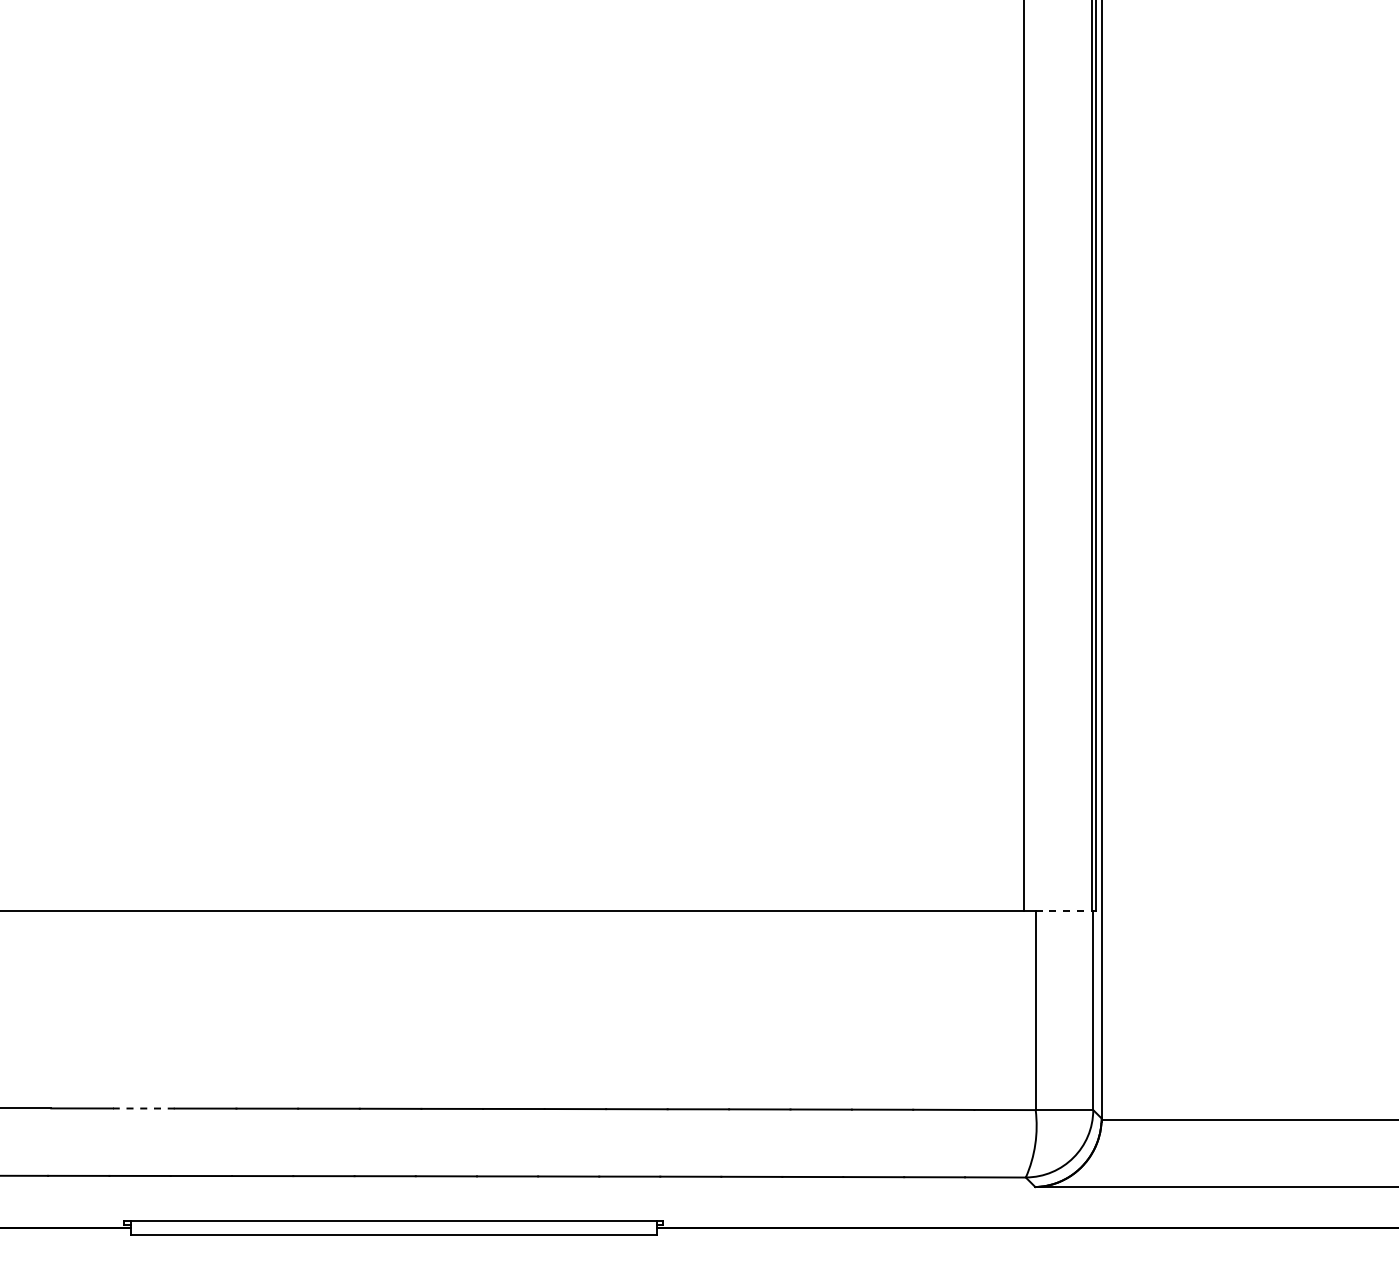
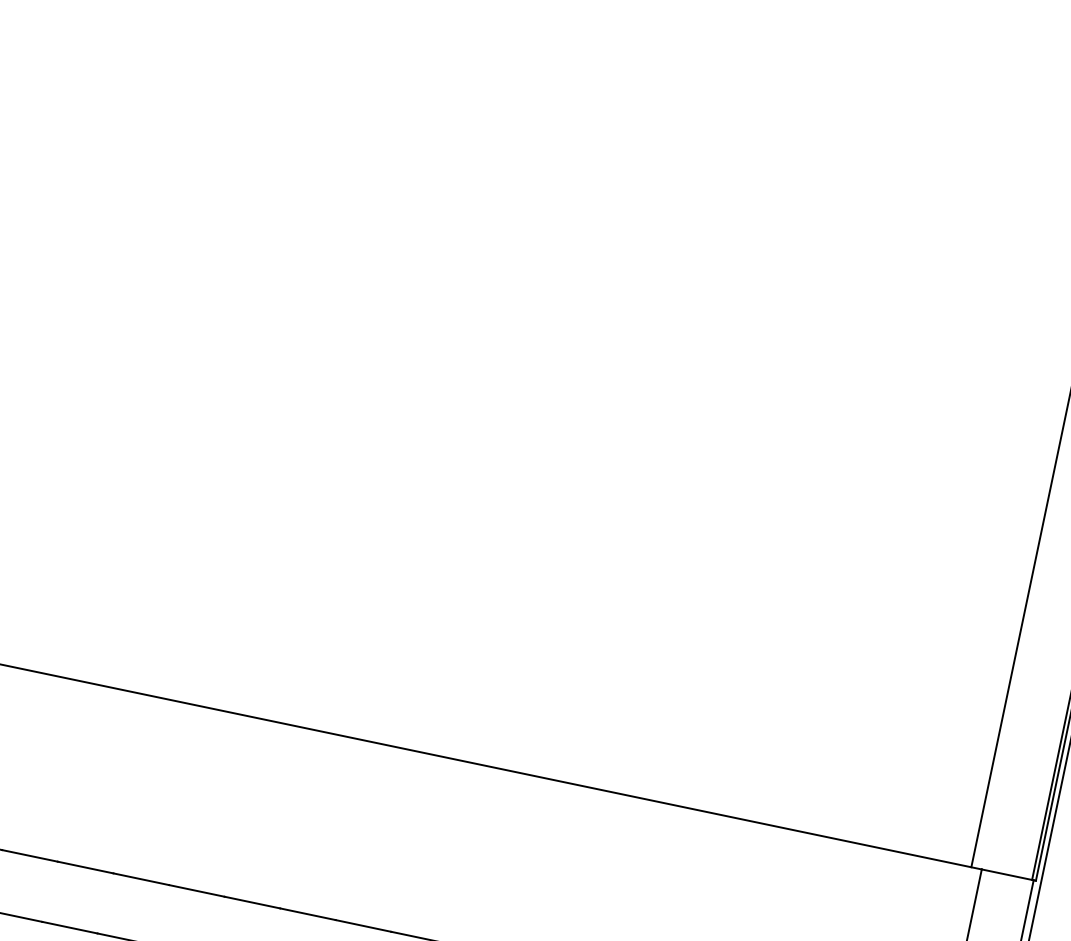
line: (1064, 911) -> (1007, 875), dashed -> solid
line: (143, 1108) -> (140, 879), dashed -> solid

